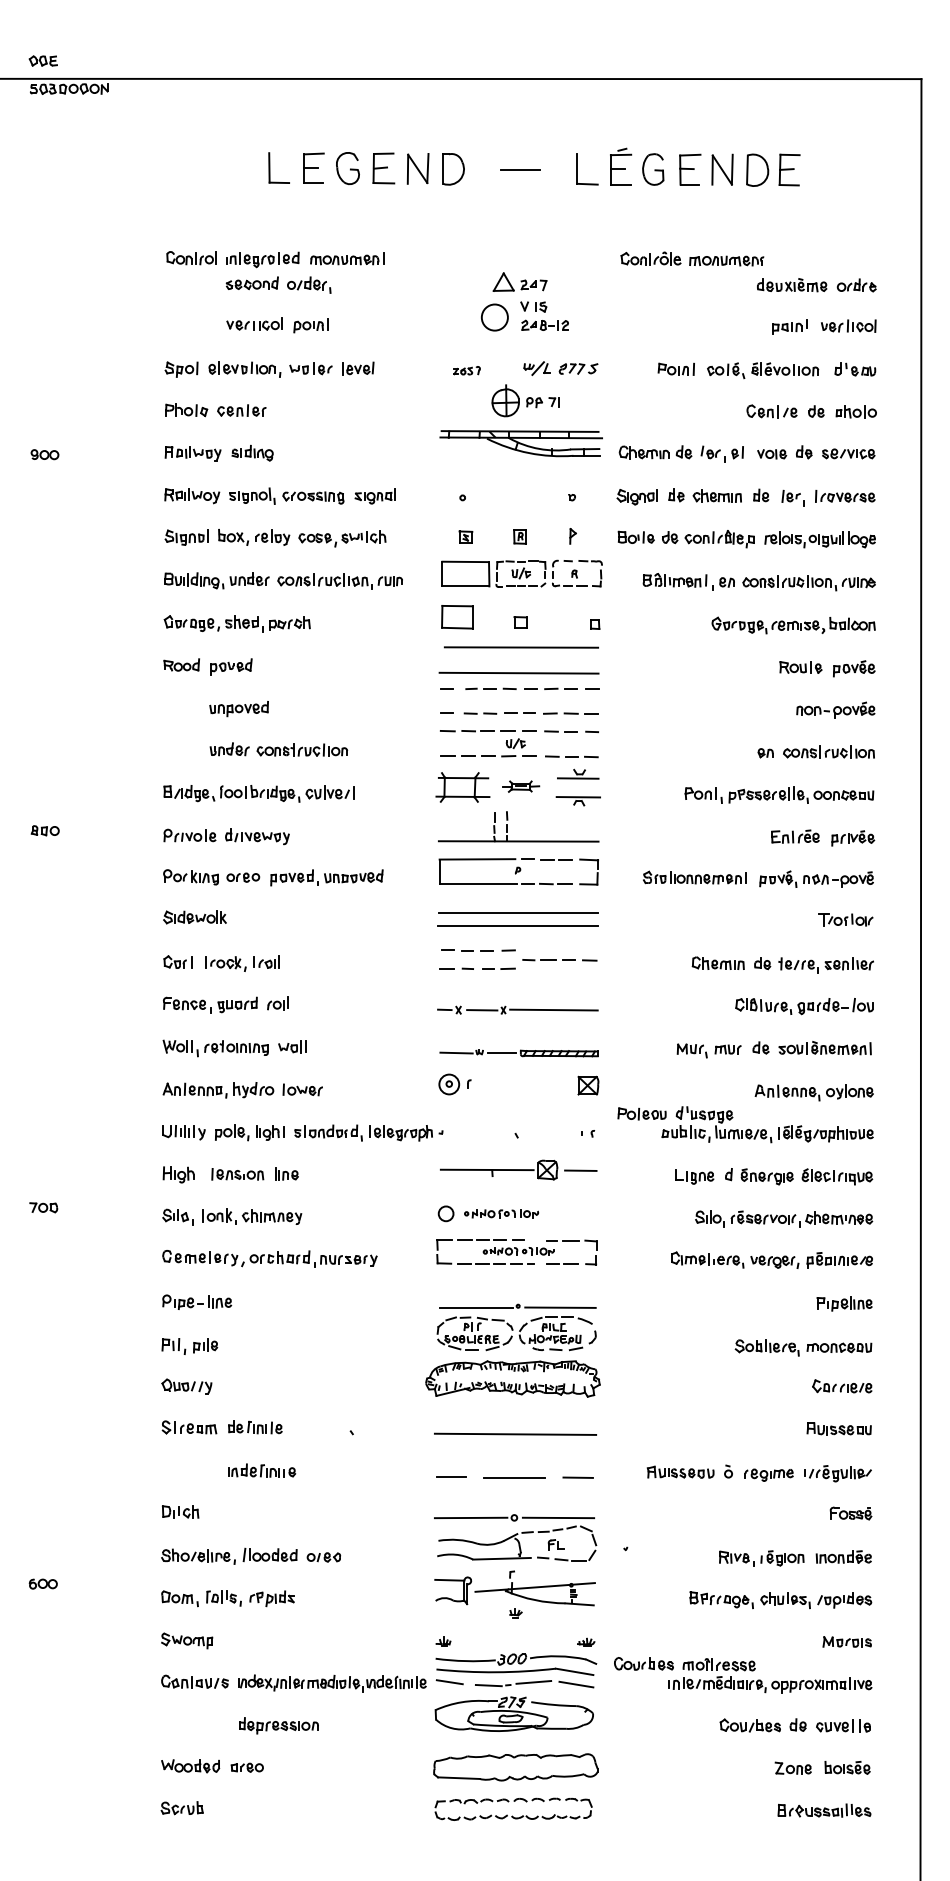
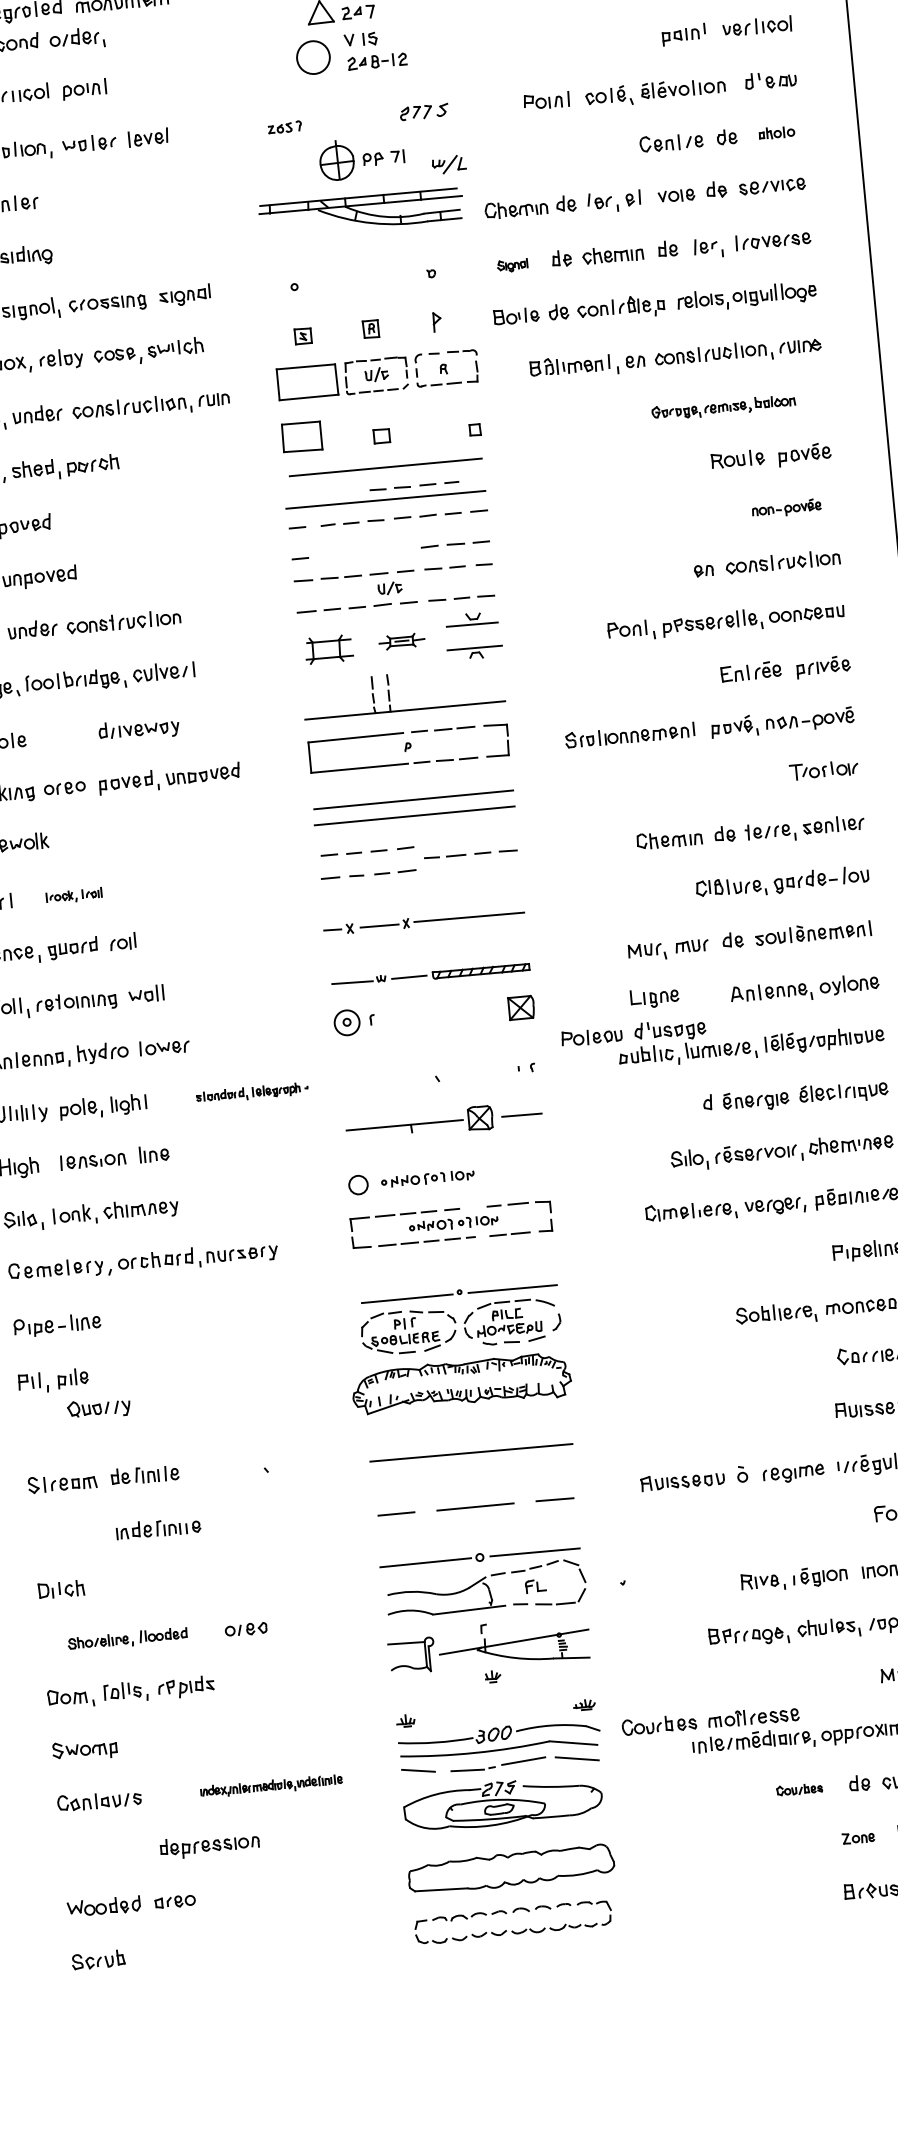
part: (536, 368) -> (448, 164), moved
part: (855, 411) -> (775, 132), size x0.7
part: (636, 497) -> (511, 266), size x0.6
part: (793, 625) -> (723, 407), size x0.7
part: (835, 709) -> (786, 507), size x0.7
part: (499, 713) -> (414, 486), moved
part: (462, 787) -> (328, 649), size x0.7
part: (257, 836) -> (139, 729), moved
part: (242, 963) -> (74, 895), size x0.6
part: (368, 1132) -> (251, 1092), size x0.6
part: (694, 1176) -> (654, 997), moved
part: (186, 1386) -> (98, 1408), moved
part: (229, 1555) -> (127, 1638), size x0.7
part: (332, 1683) -> (271, 1786), size x0.6
part: (749, 1725) -> (798, 1789), size x0.6
part: (792, 1767) -> (857, 1837), size x0.7

